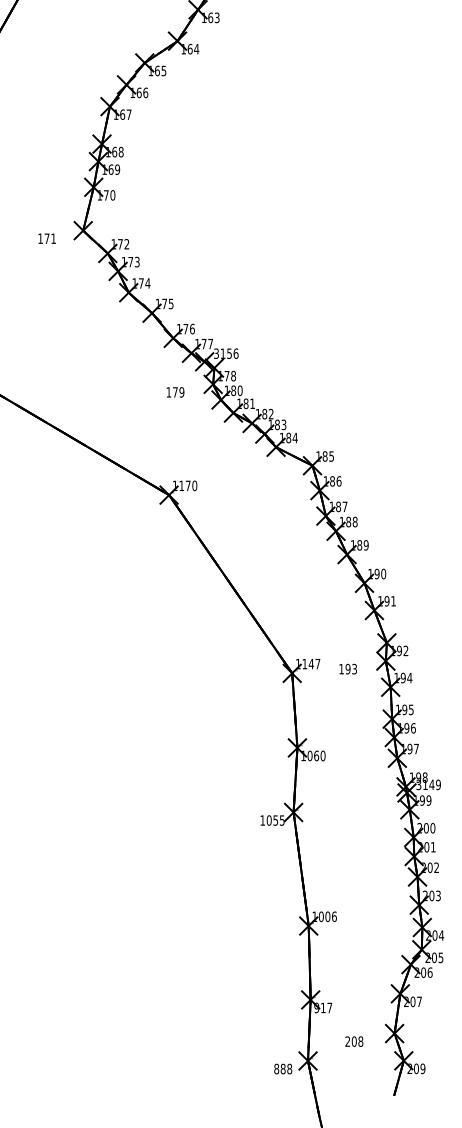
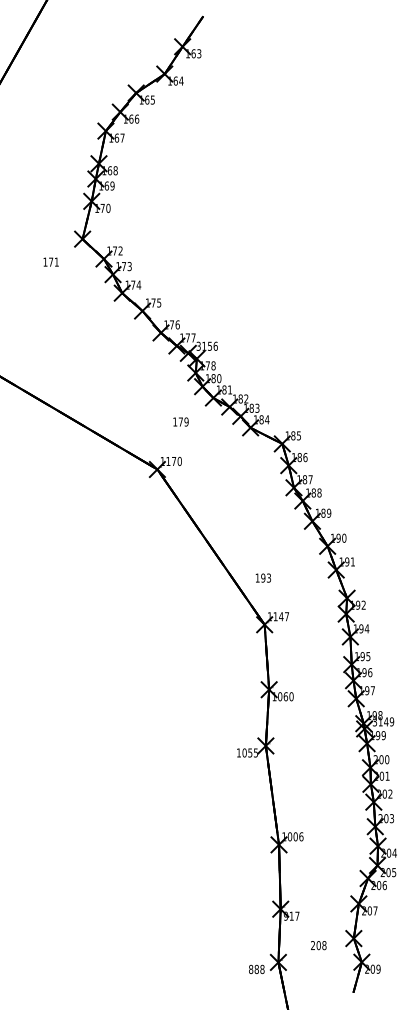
text: (46, 237) -> (50, 261), moved
text: (174, 391) -> (180, 421), moved
text: (347, 668) -> (262, 577), moved

